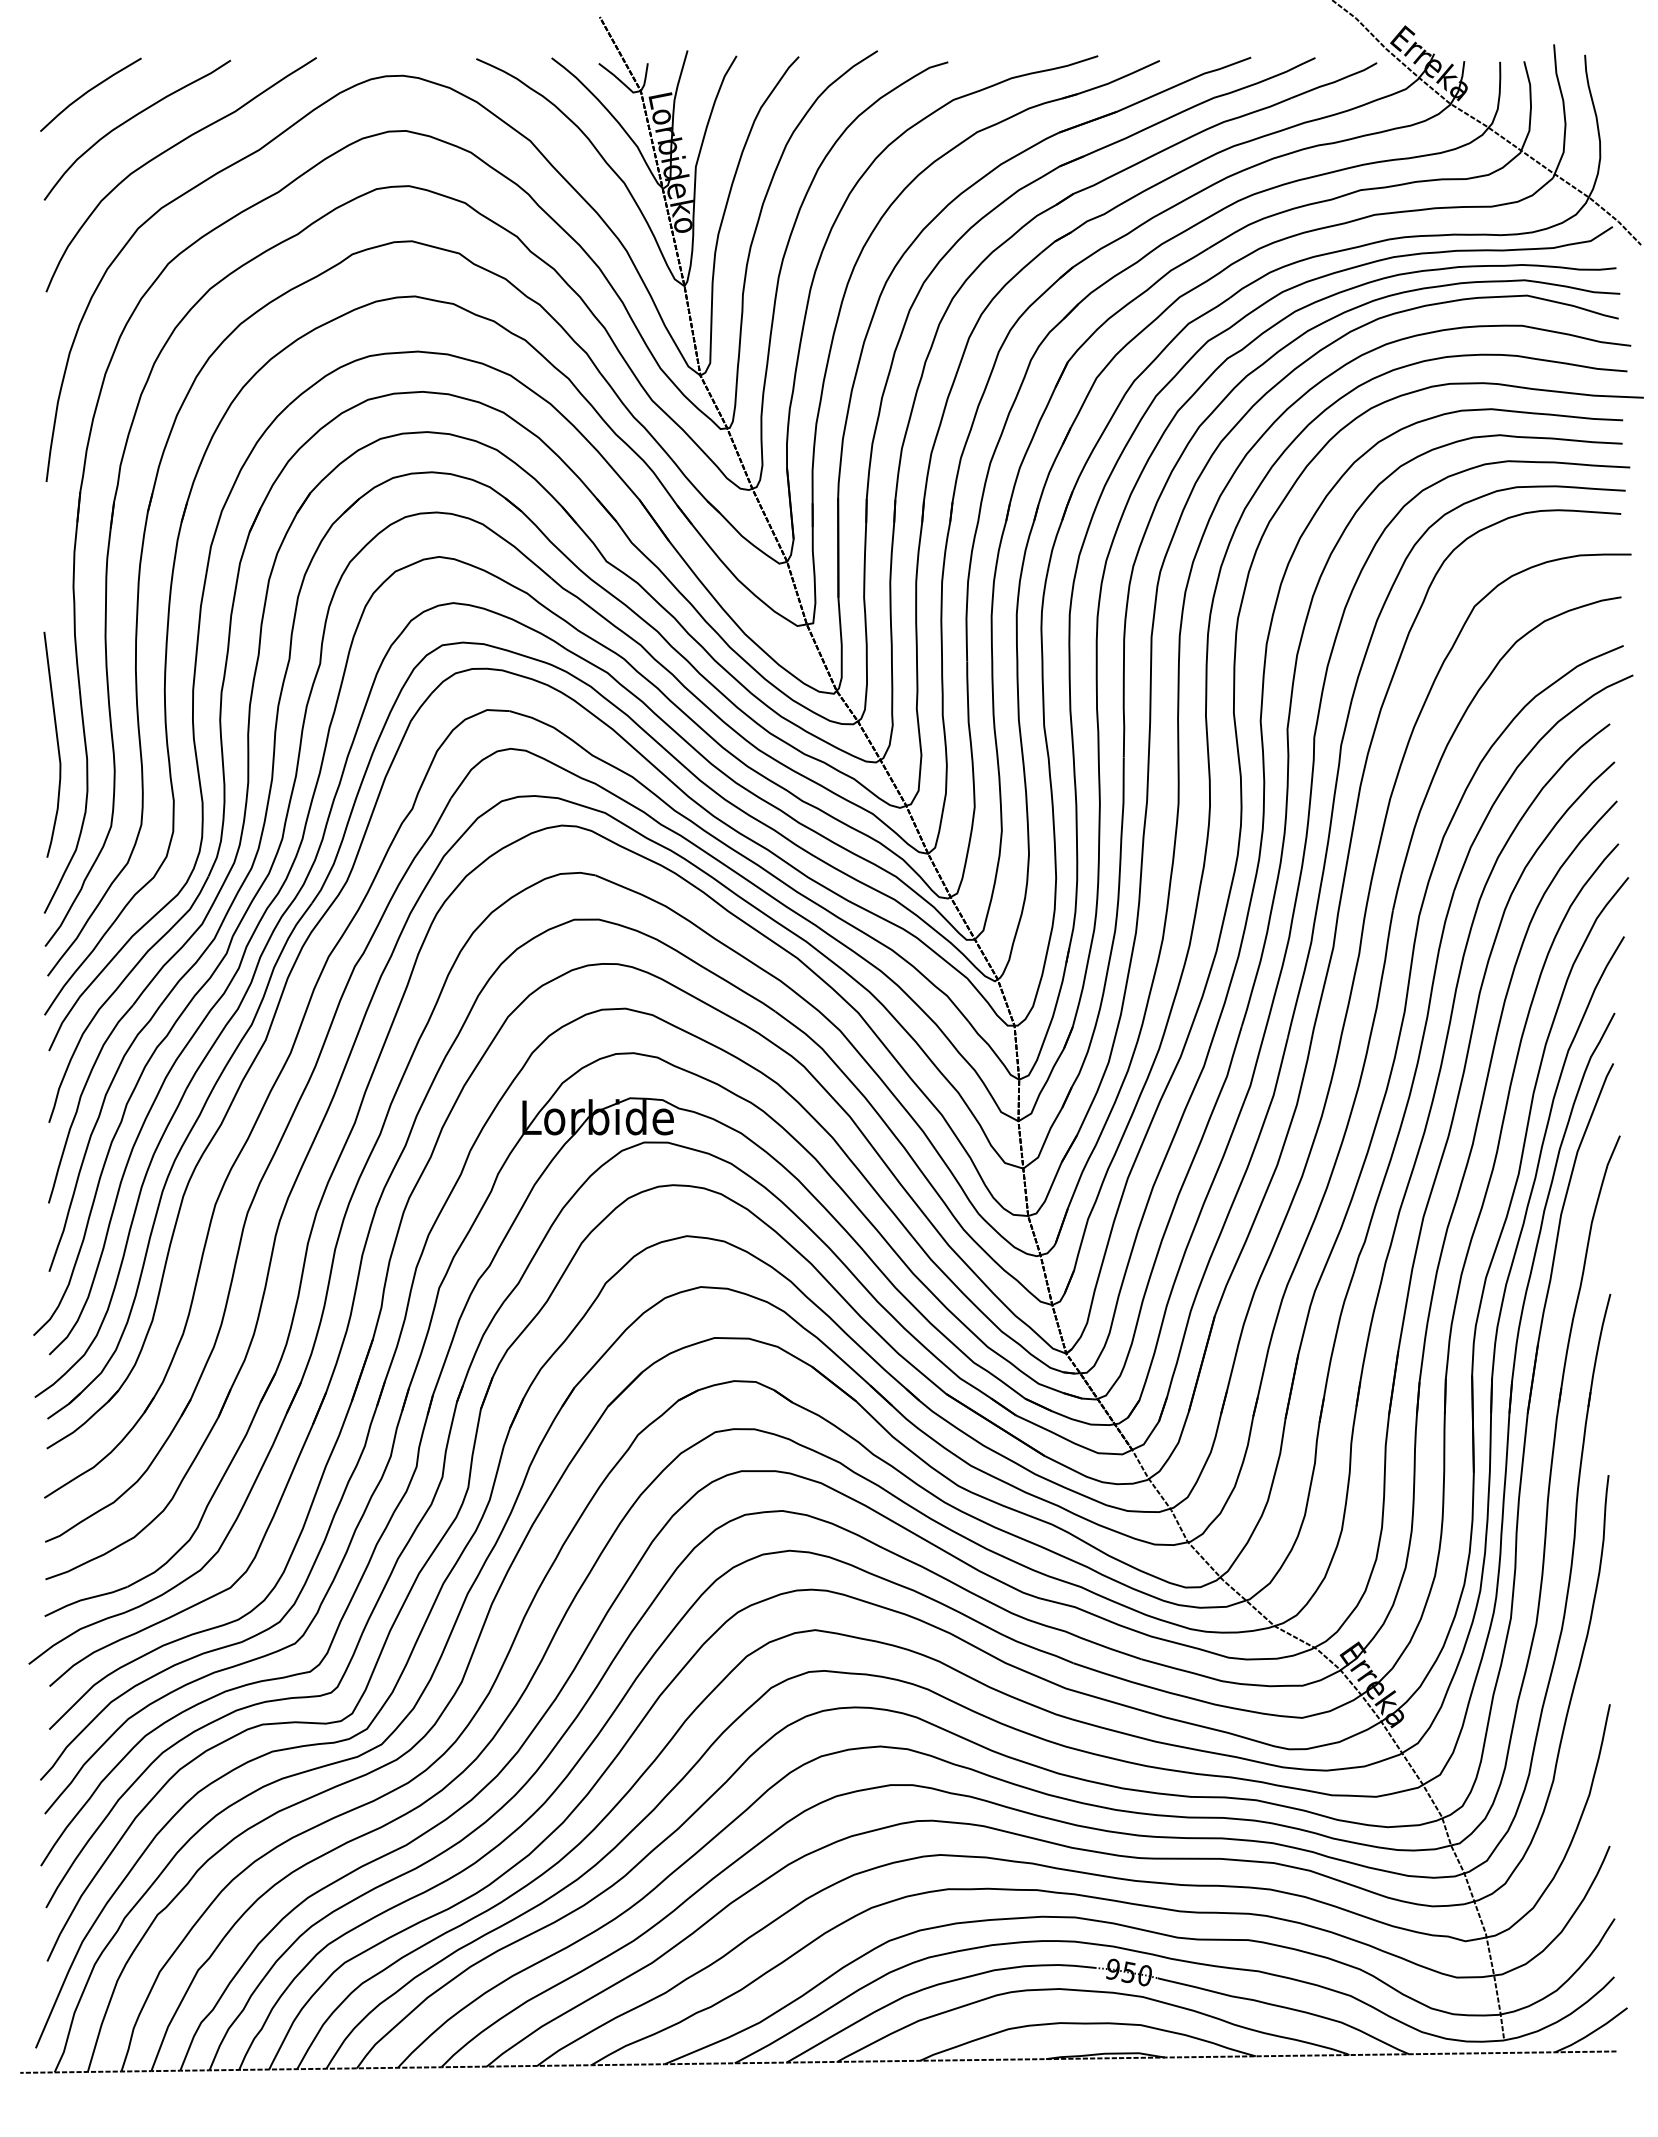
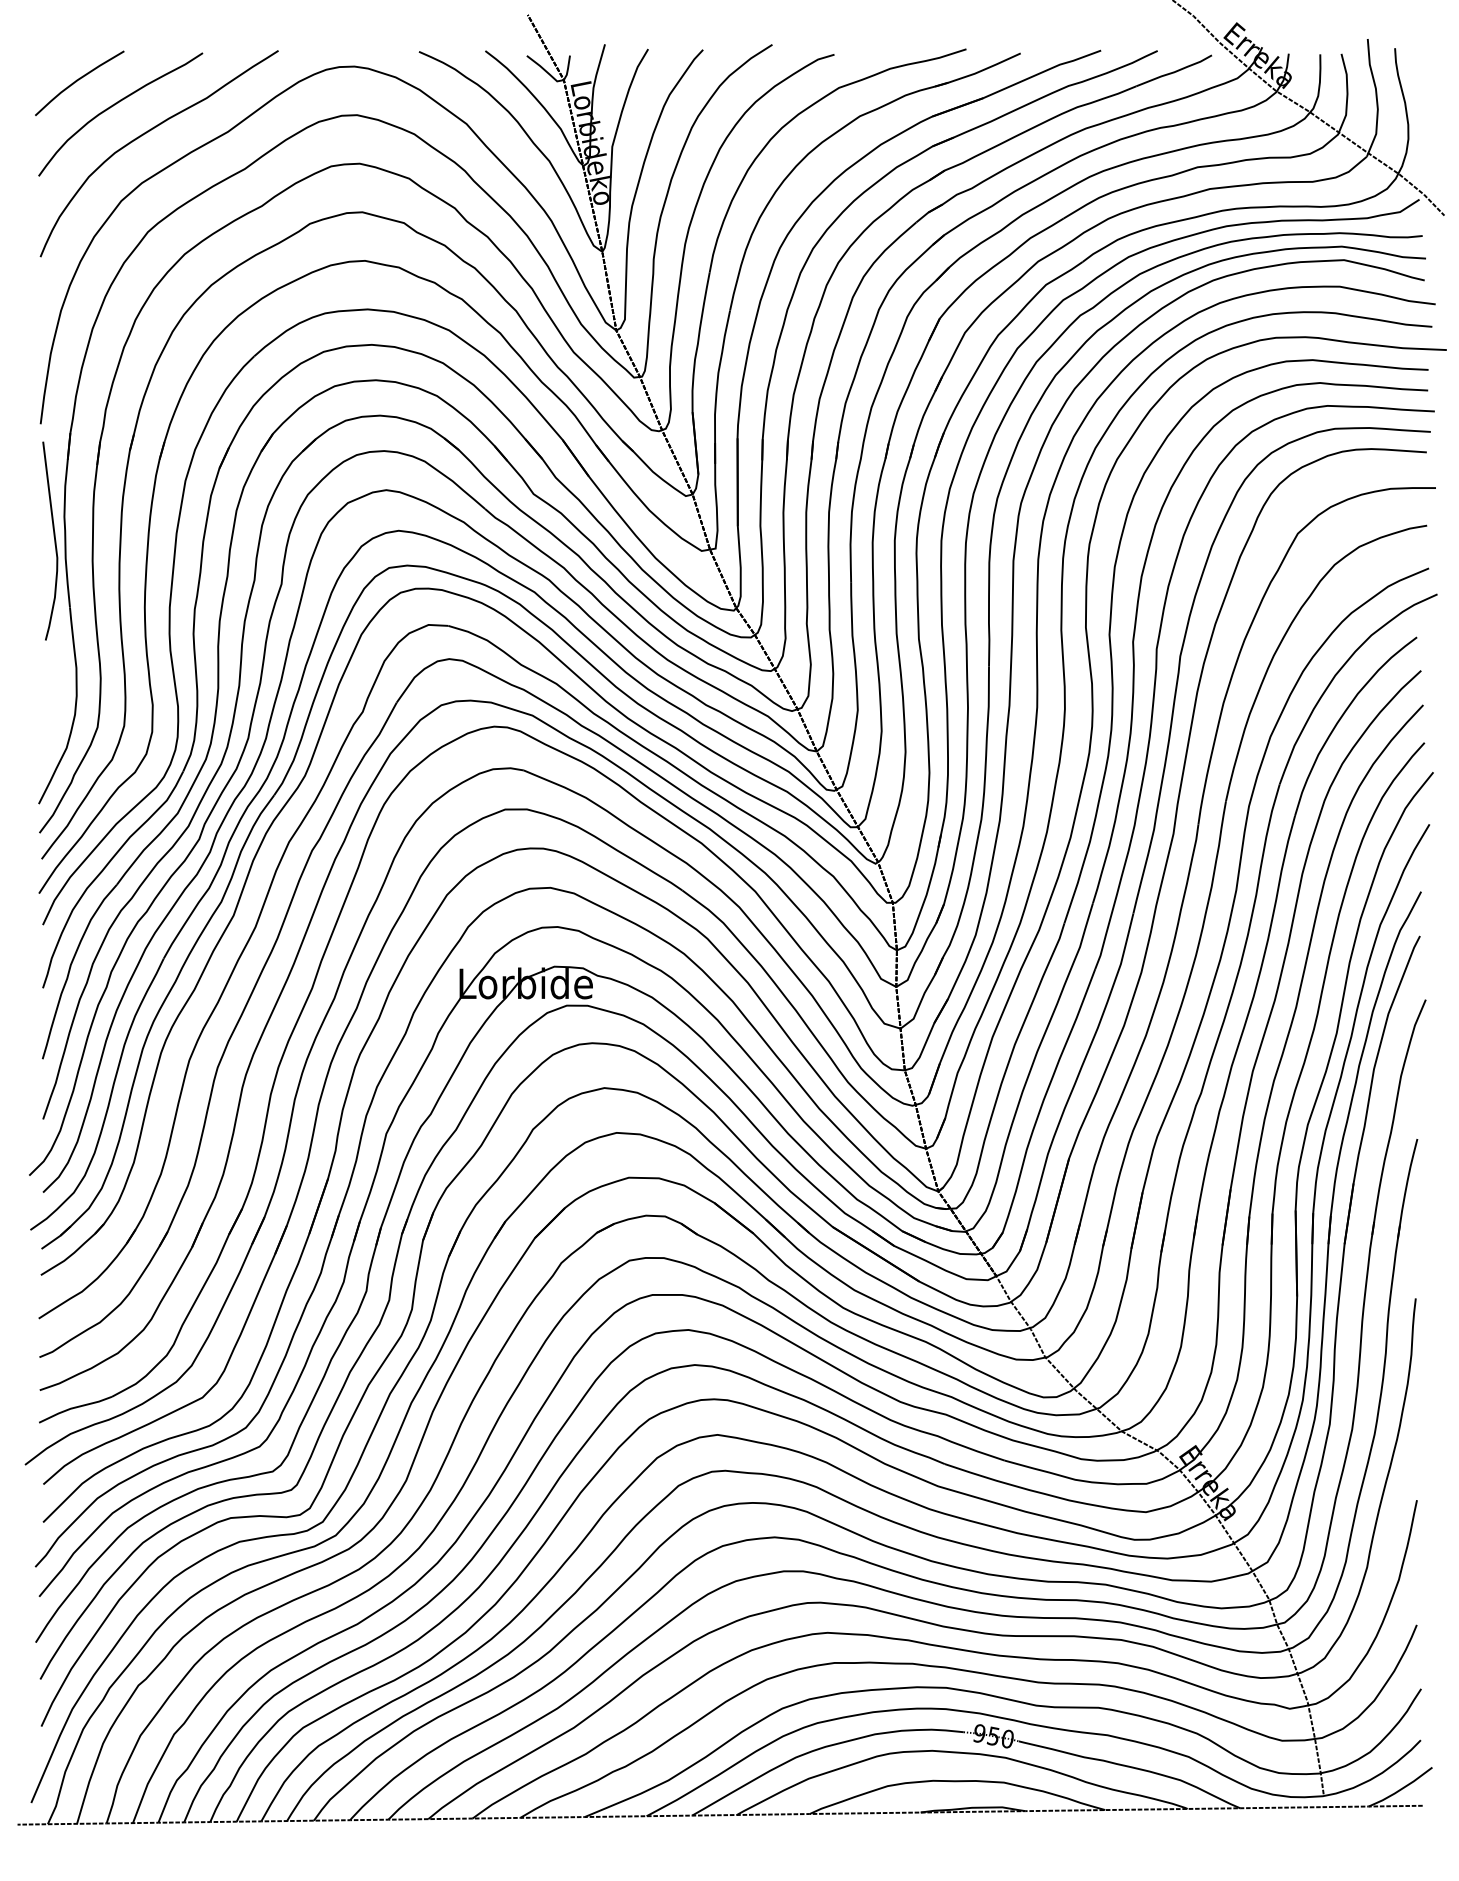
curve: (56, 741) -> (53, 538), moved

